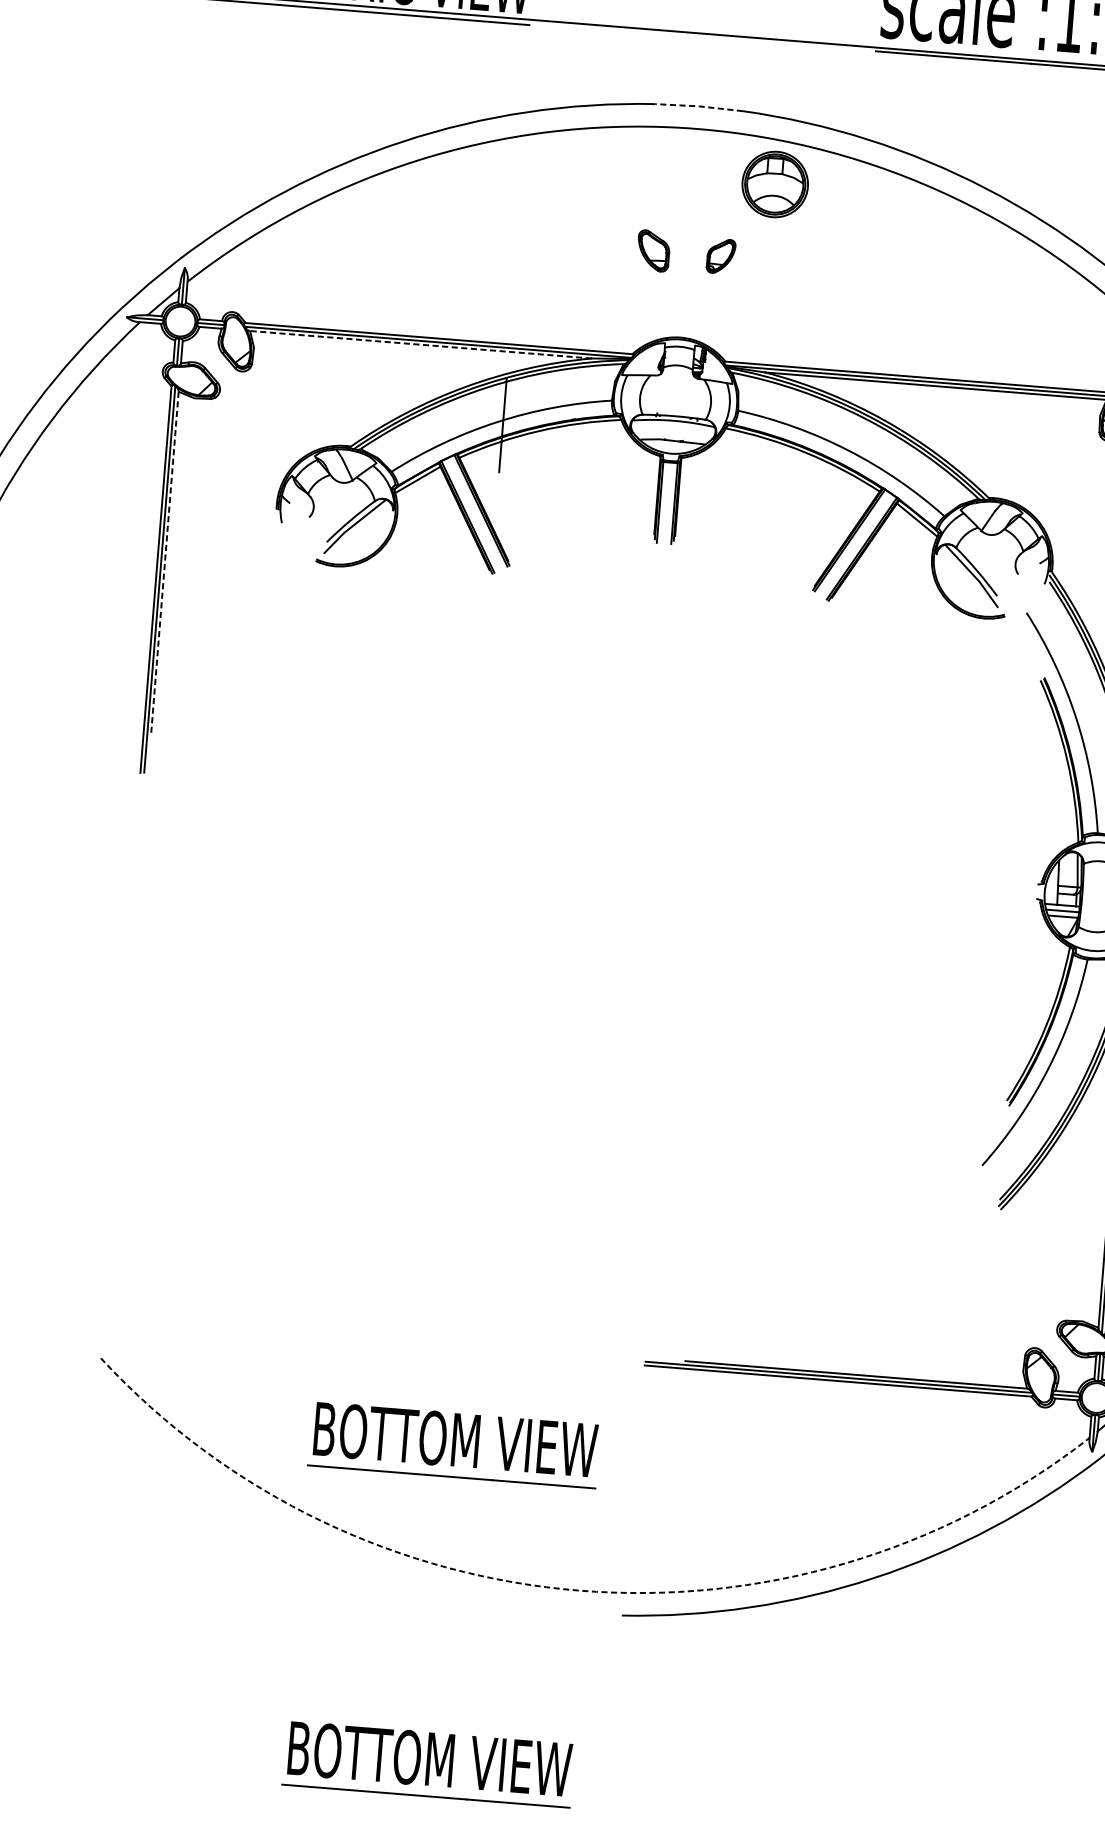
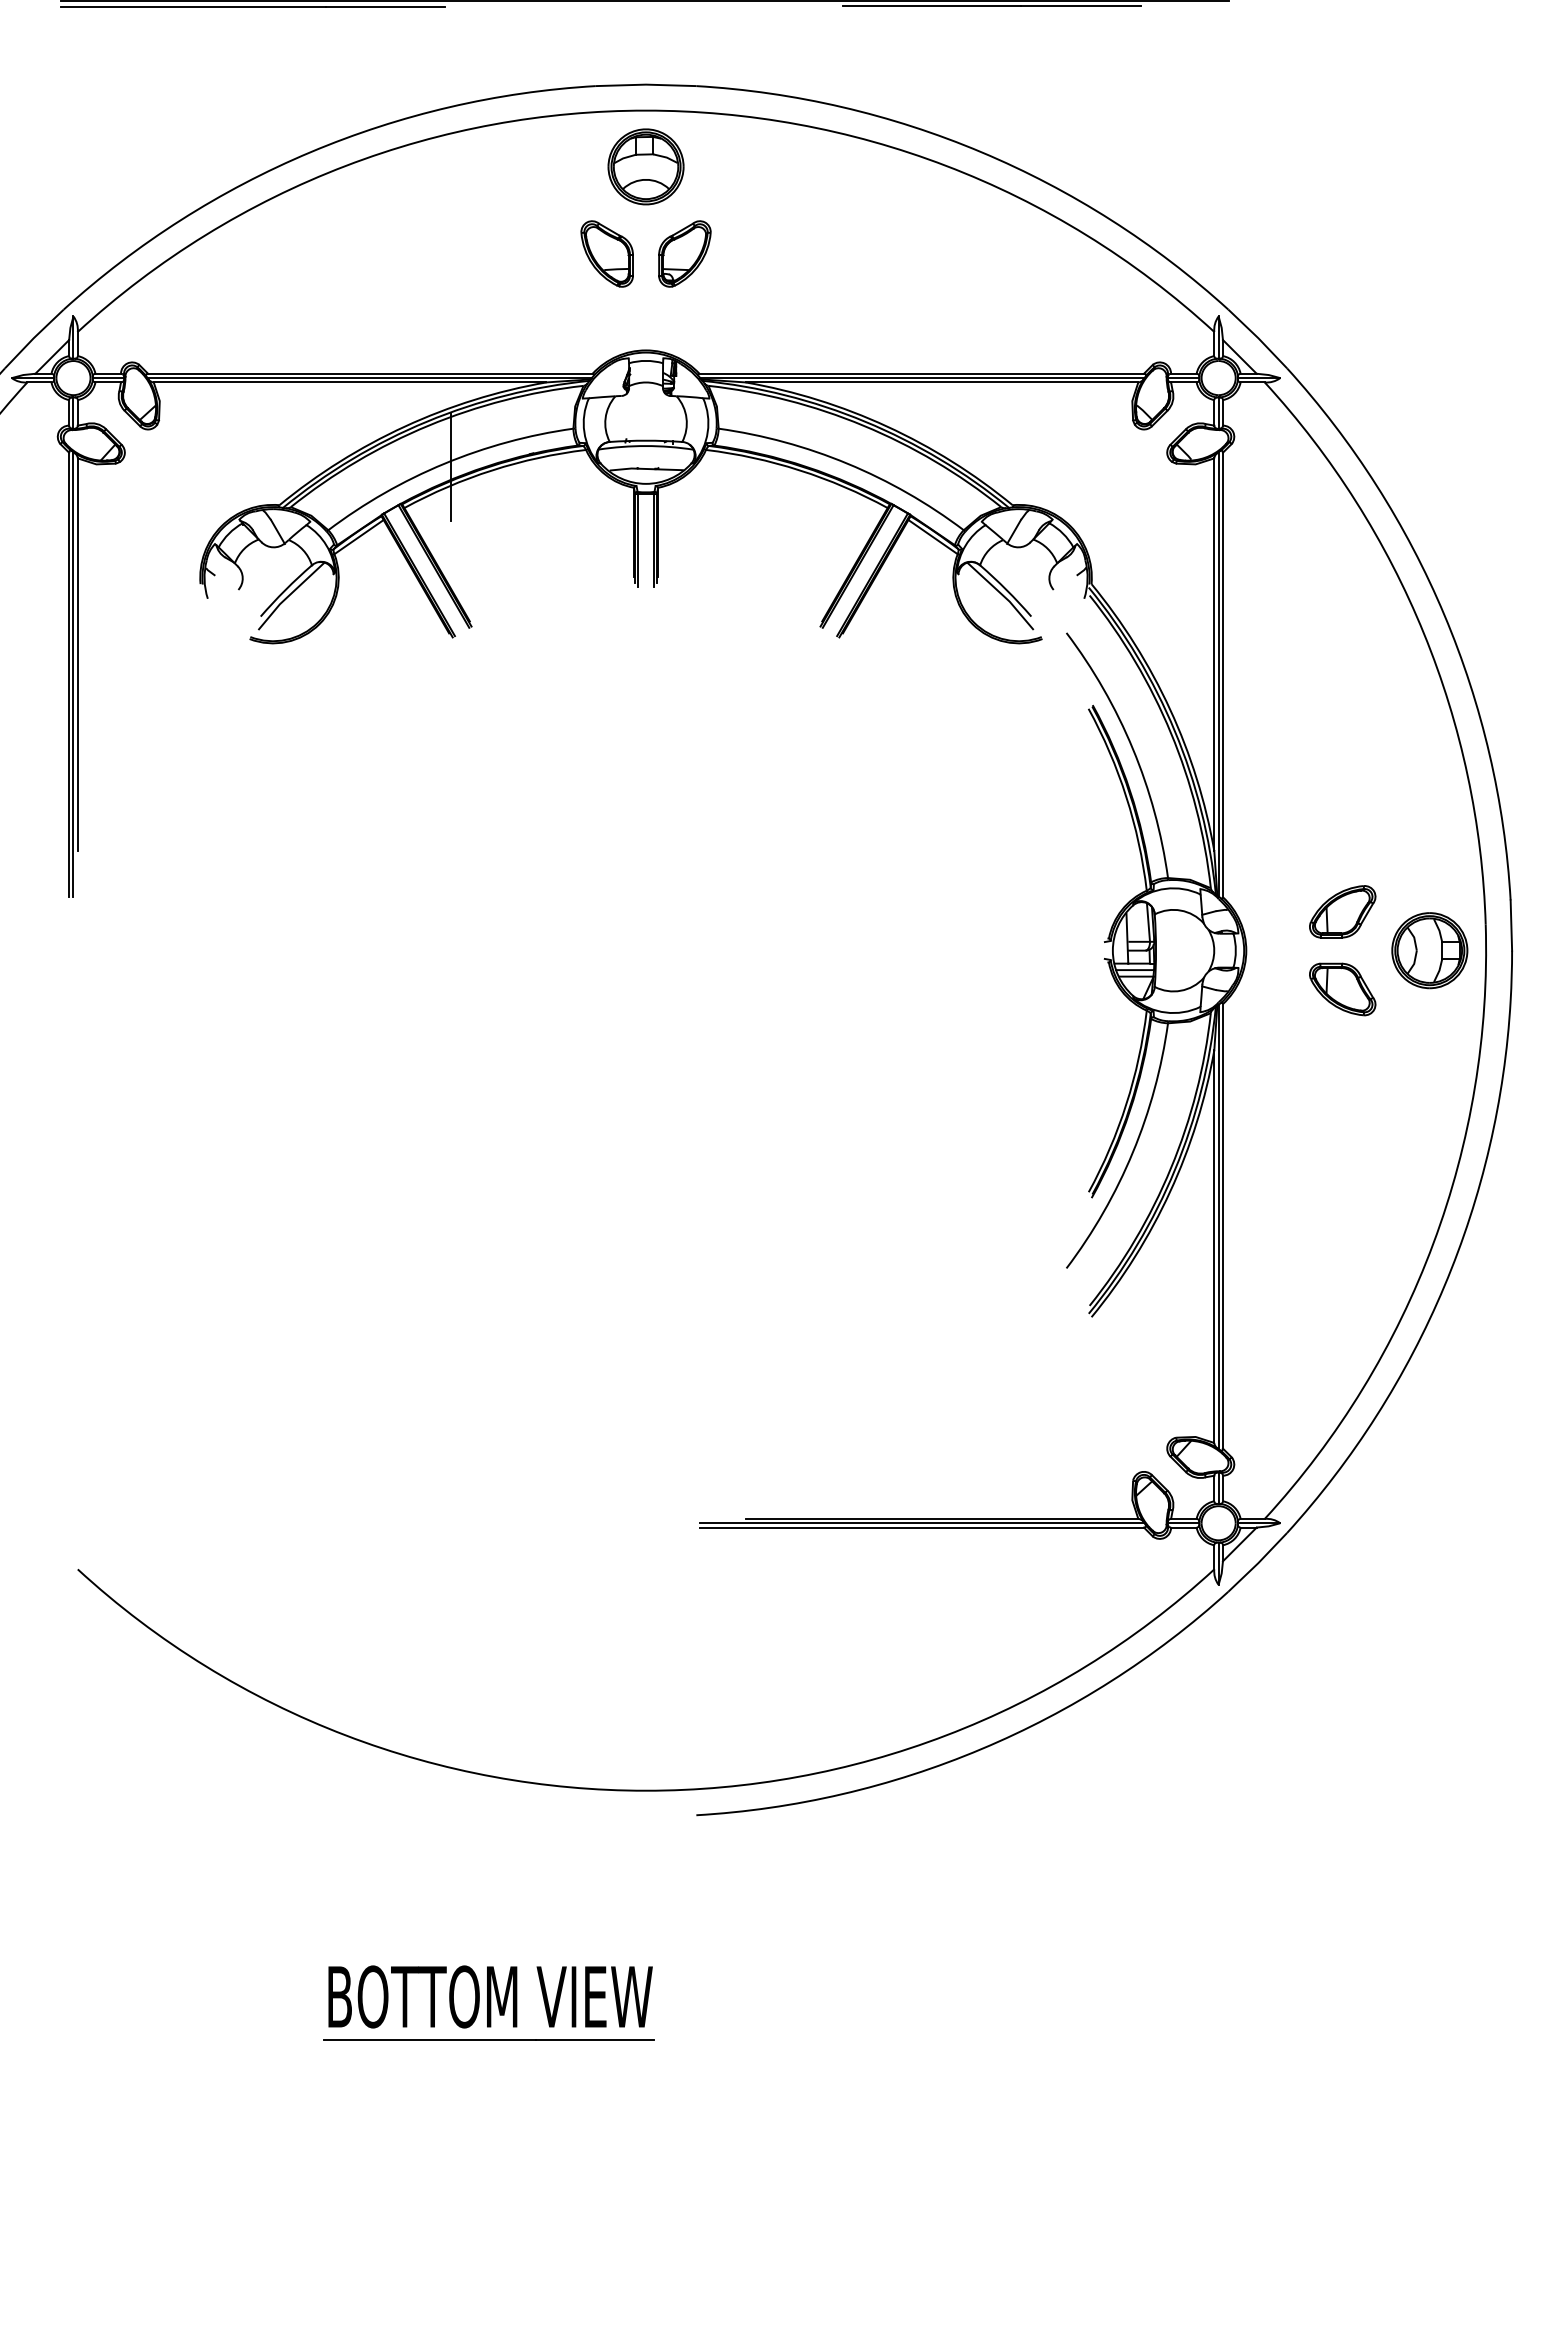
line: (699, 106) -> (646, 84), dashed -> solid
part: (774, 184) -> (645, 166), moved
part: (652, 250) -> (606, 253), size x1.43
part: (720, 255) -> (684, 253), size x1.67
line: (420, 344) -> (349, 382), dashed -> solid
line: (164, 563) -> (77, 655), dashed -> solid
part: (453, 1444) -> (488, 1635), removed
arc: (580, 1590) -> (646, 1790), dashed -> solid

